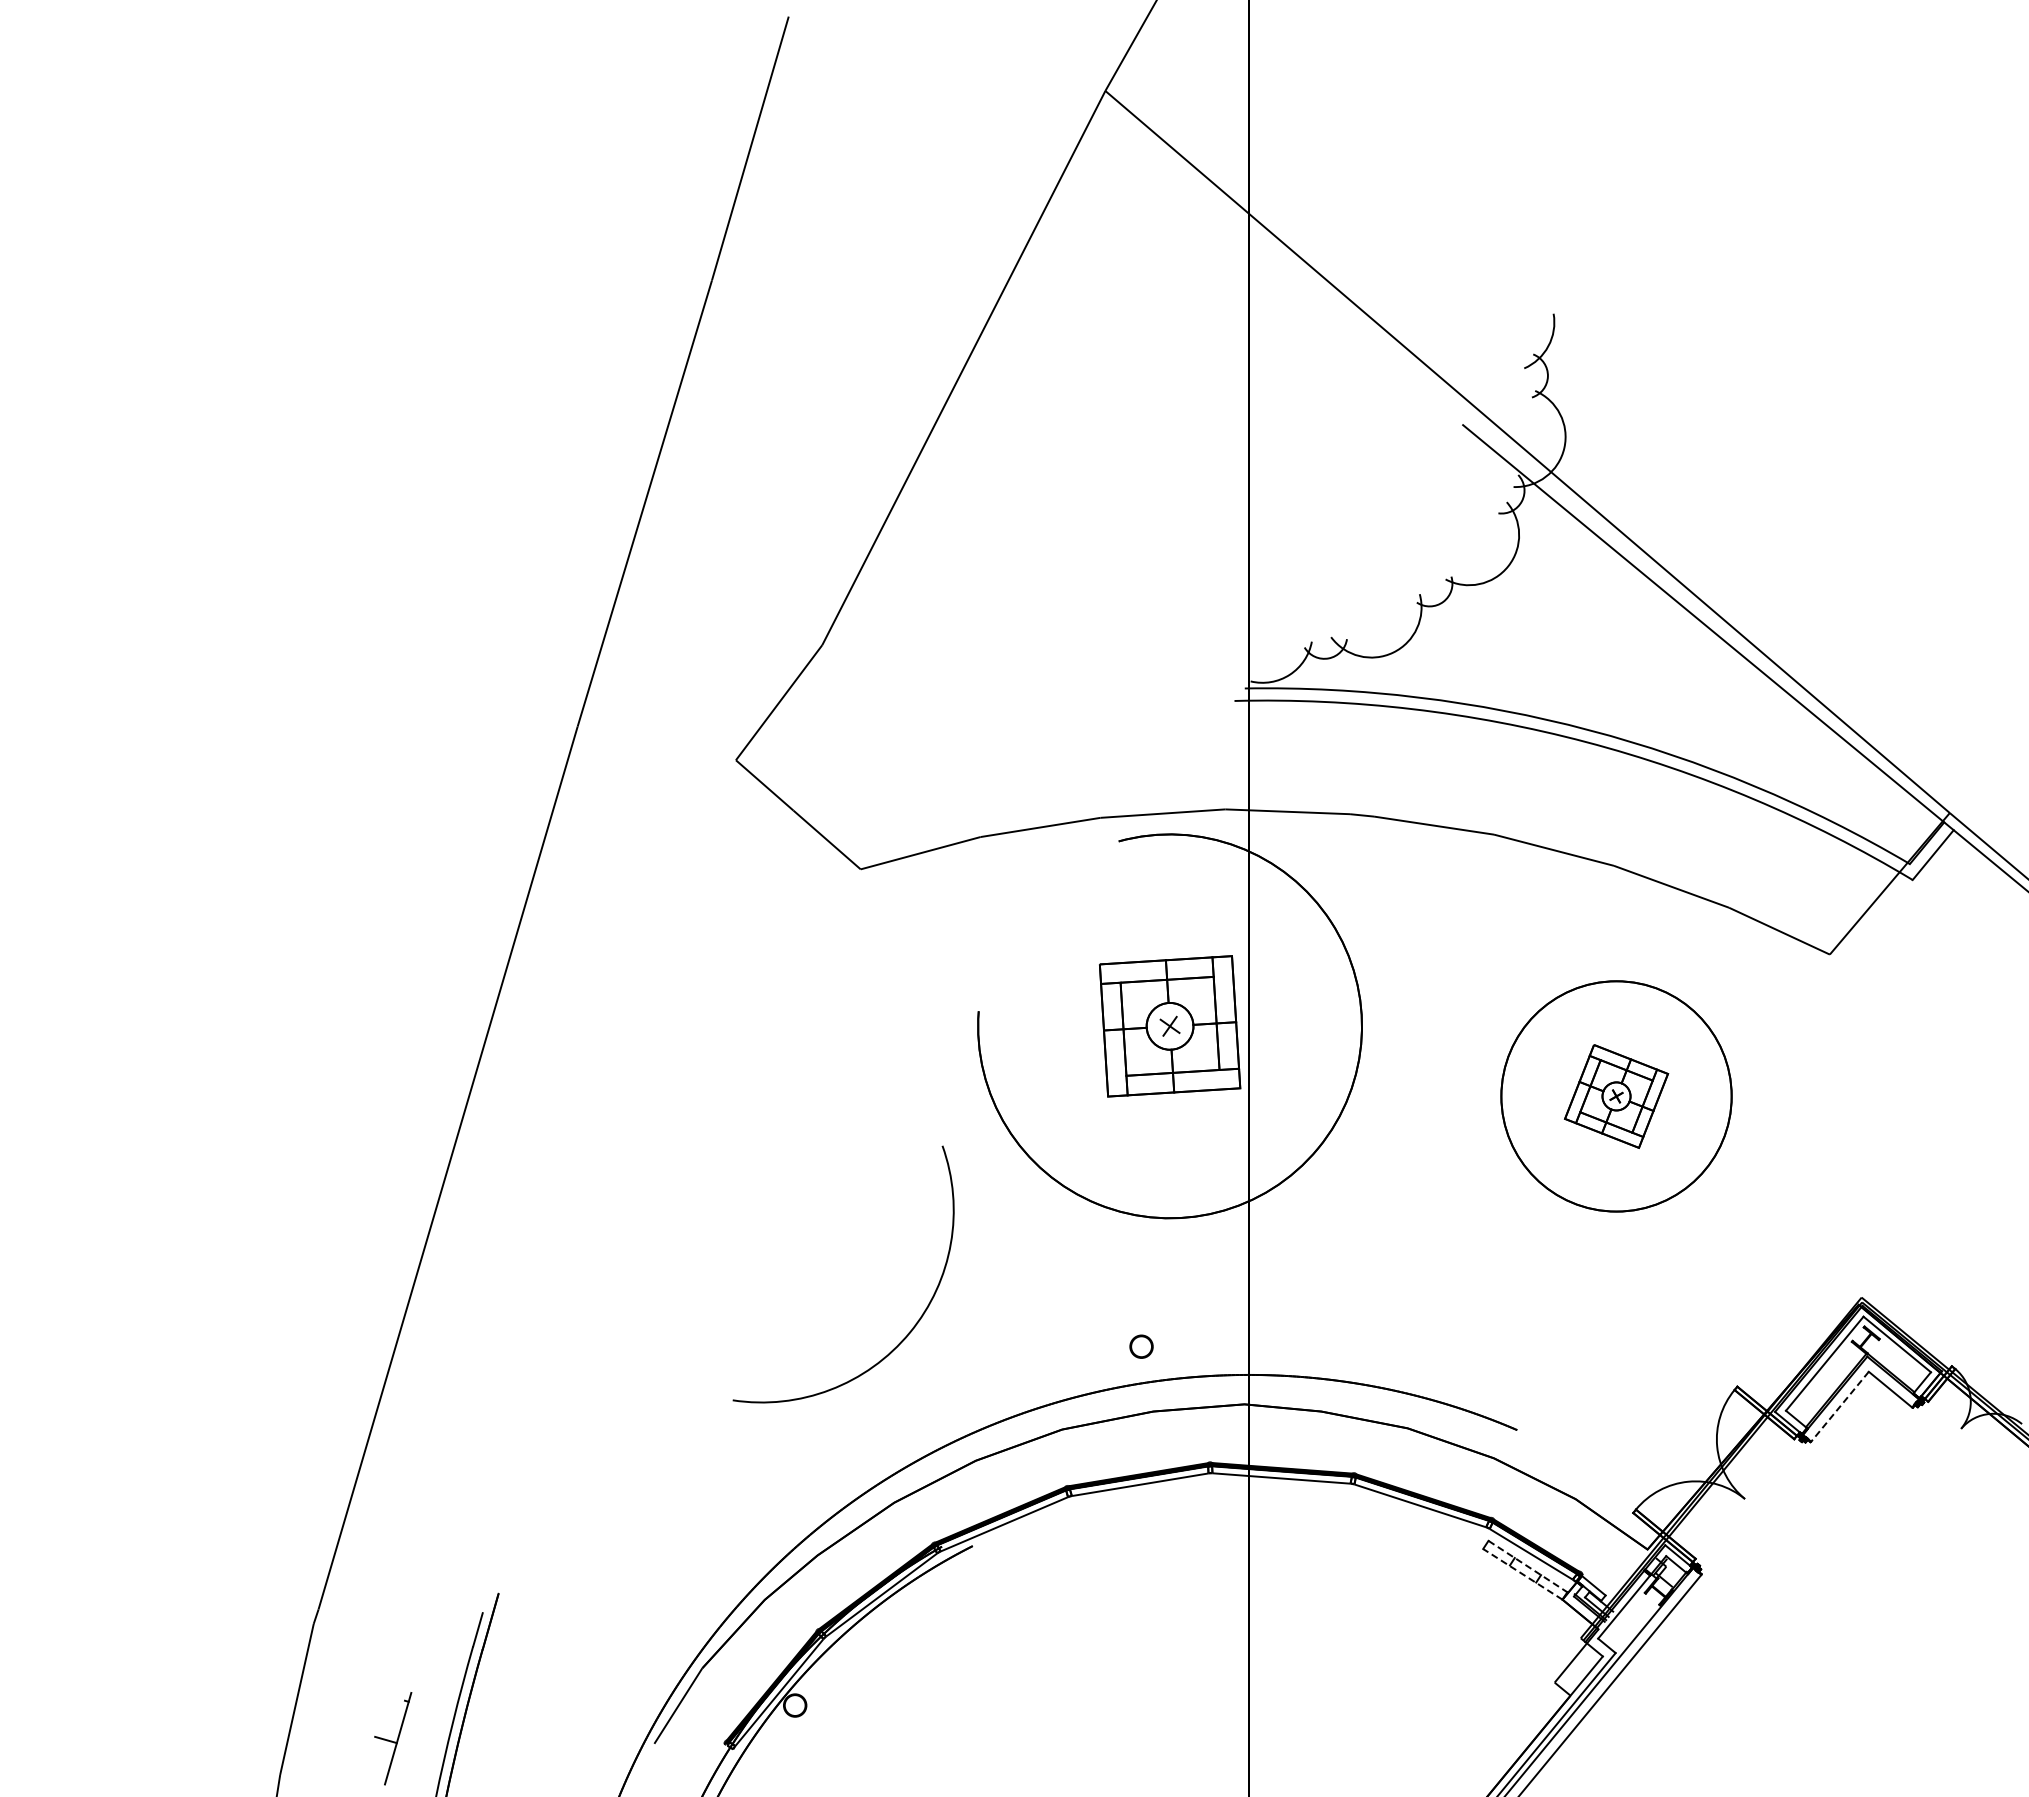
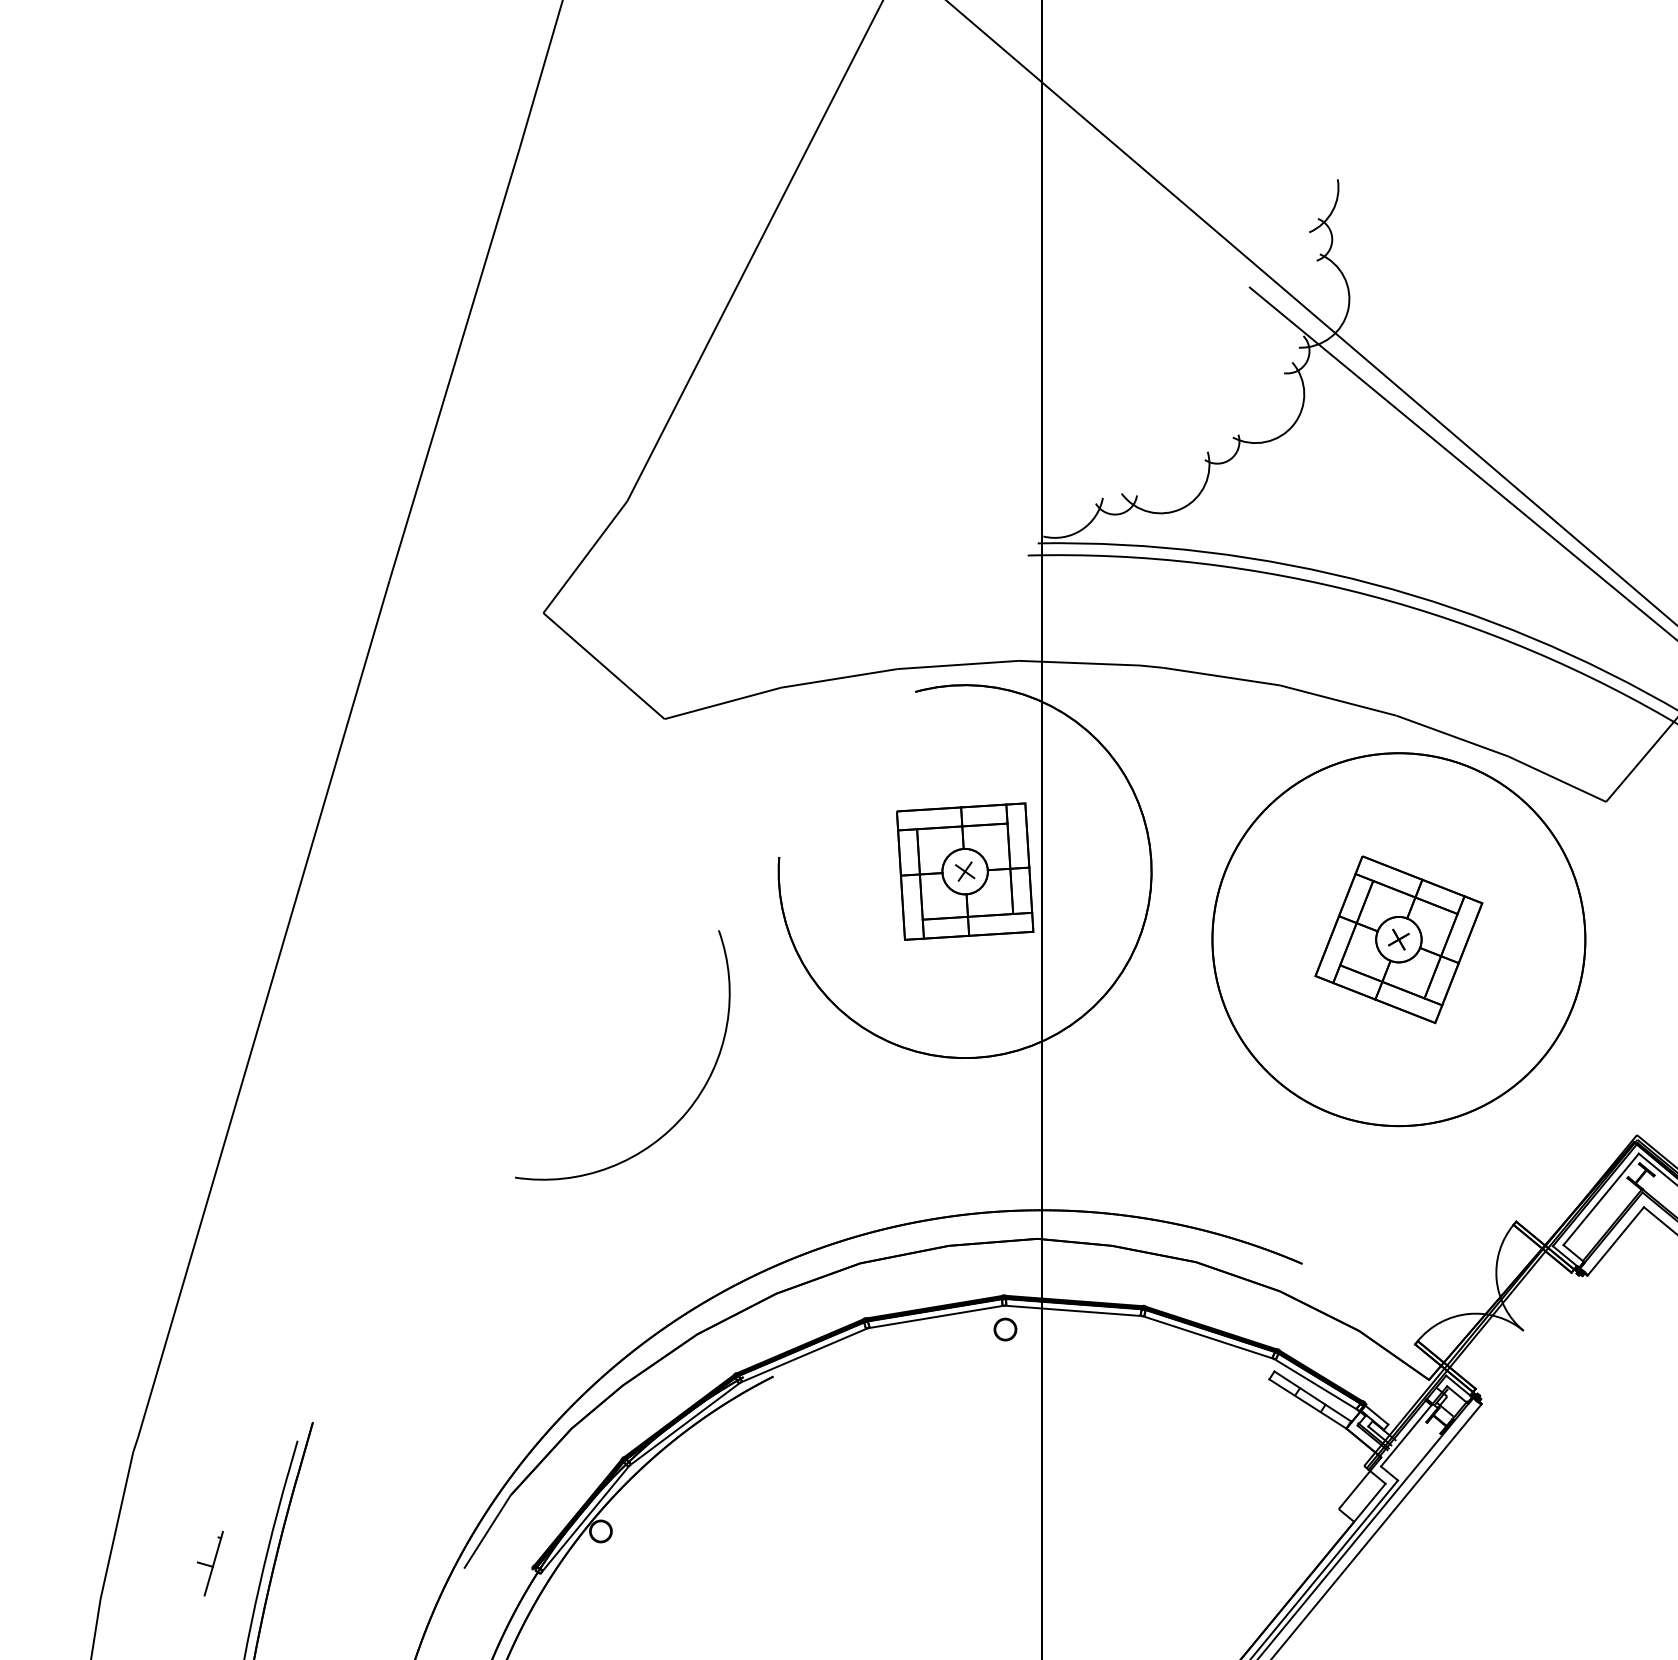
part: (1616, 1096) -> (1398, 939), size x1.67
arc: (912, 1327) -> (689, 1106), moved
circle: (1141, 1346) -> (1005, 1329), moved
line: (1839, 1407) -> (1615, 1241), dashed -> solid
line: (1528, 1566) -> (1313, 1396), dashed -> solid
line: (1522, 1574) -> (1307, 1404), dashed -> solid
part: (392, 1738) -> (209, 1563), size x0.71

